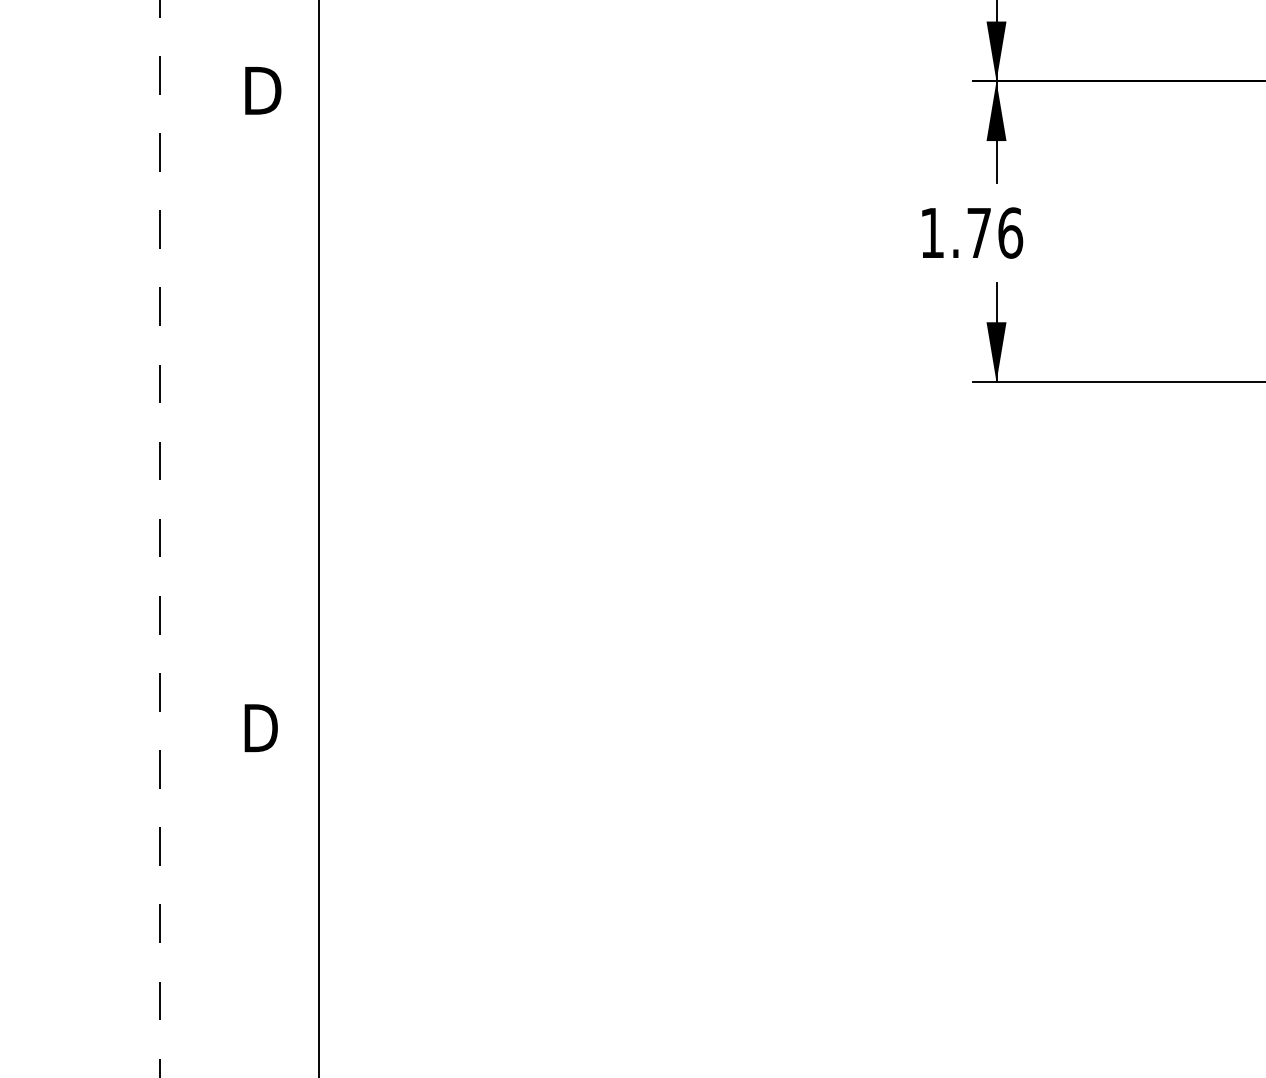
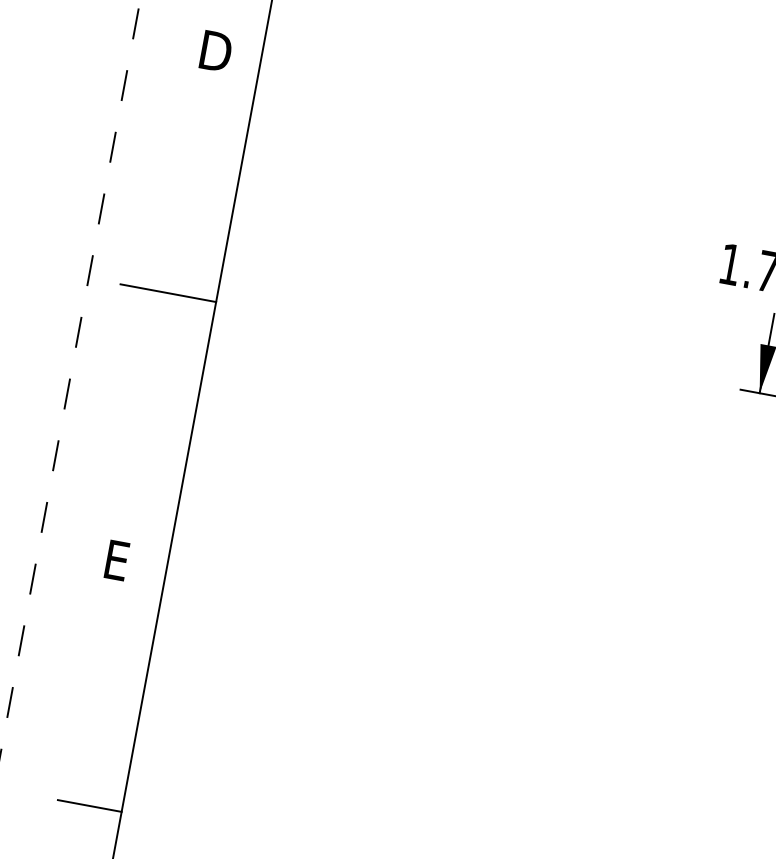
line: (259, 393) -> (168, 293), added
text: (260, 728) -> (119, 561), D -> E
line: (279, 1030) -> (90, 805), added

